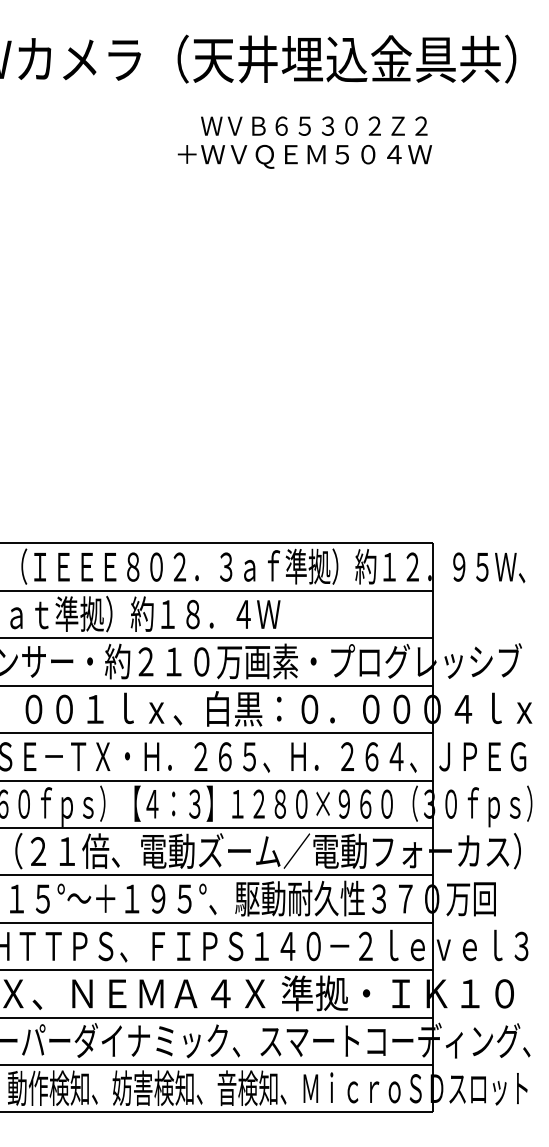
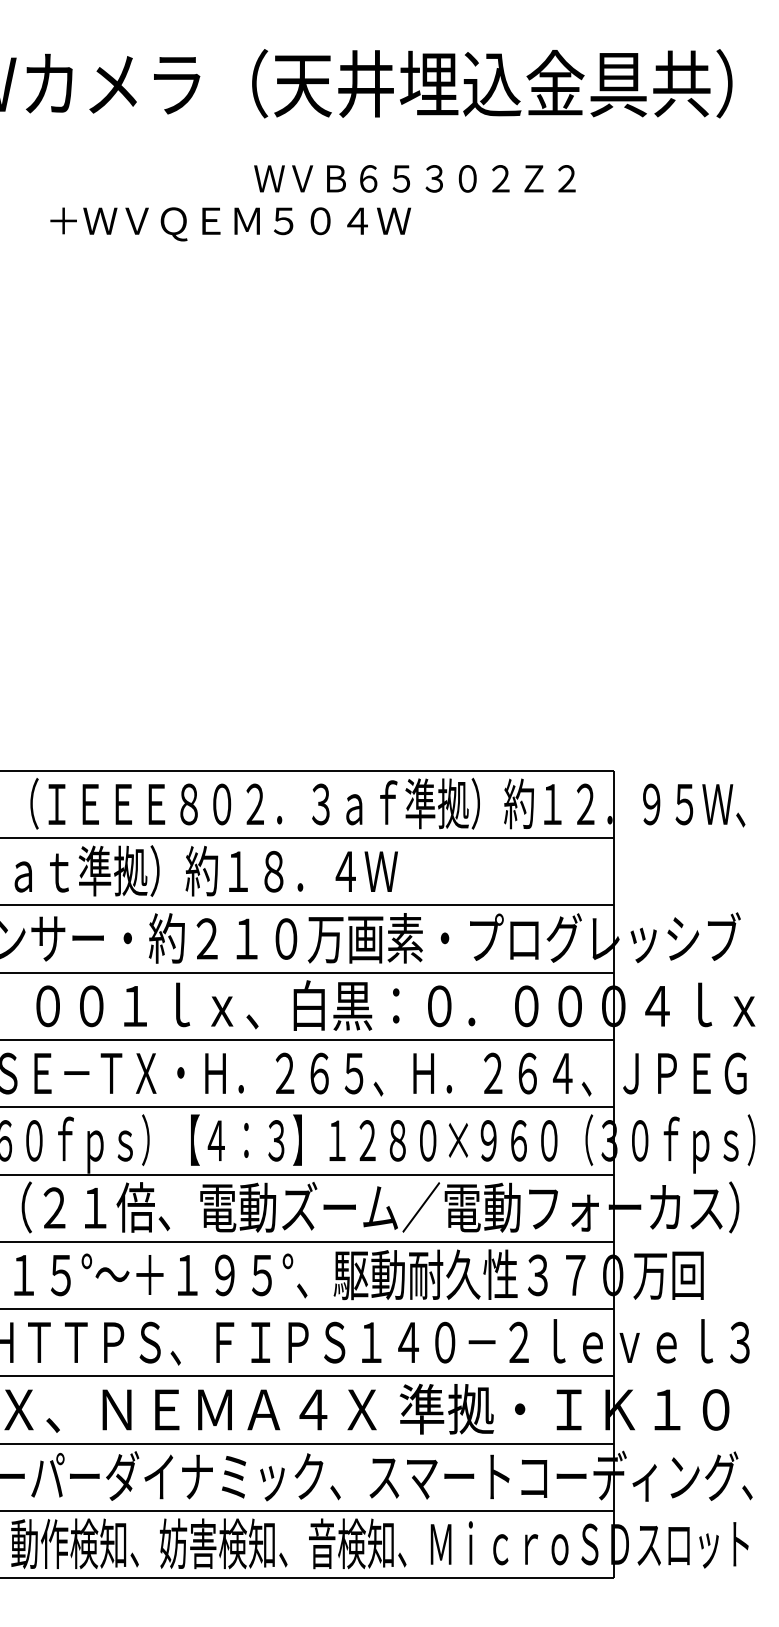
text: (313, 125) -> (414, 178), moved
text: (304, 156) -> (230, 224), moved

